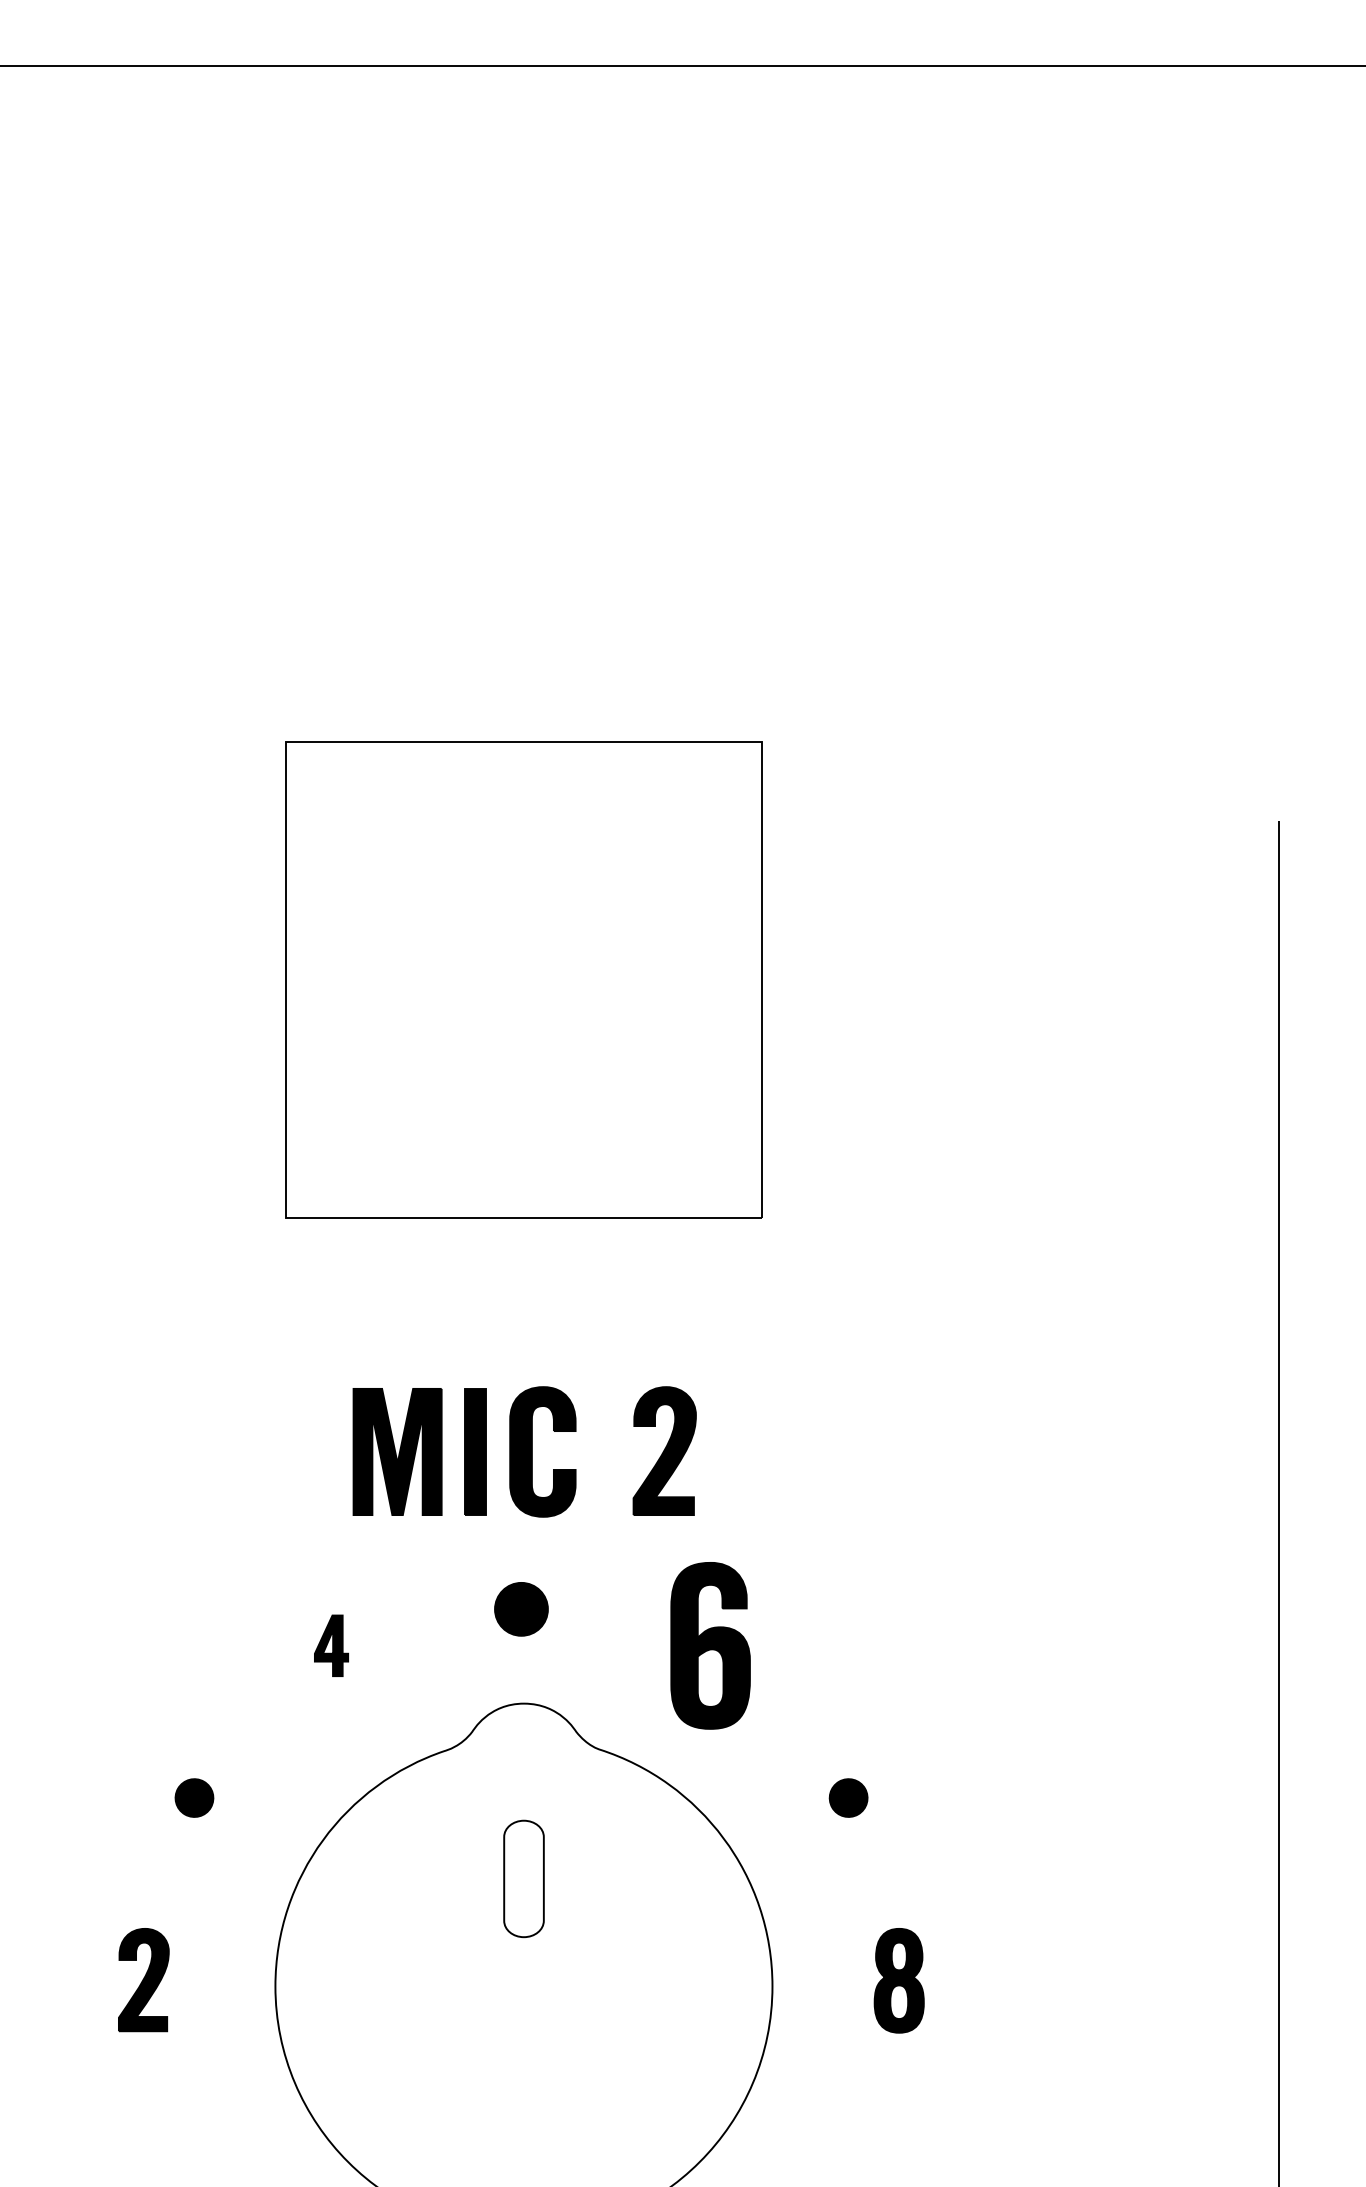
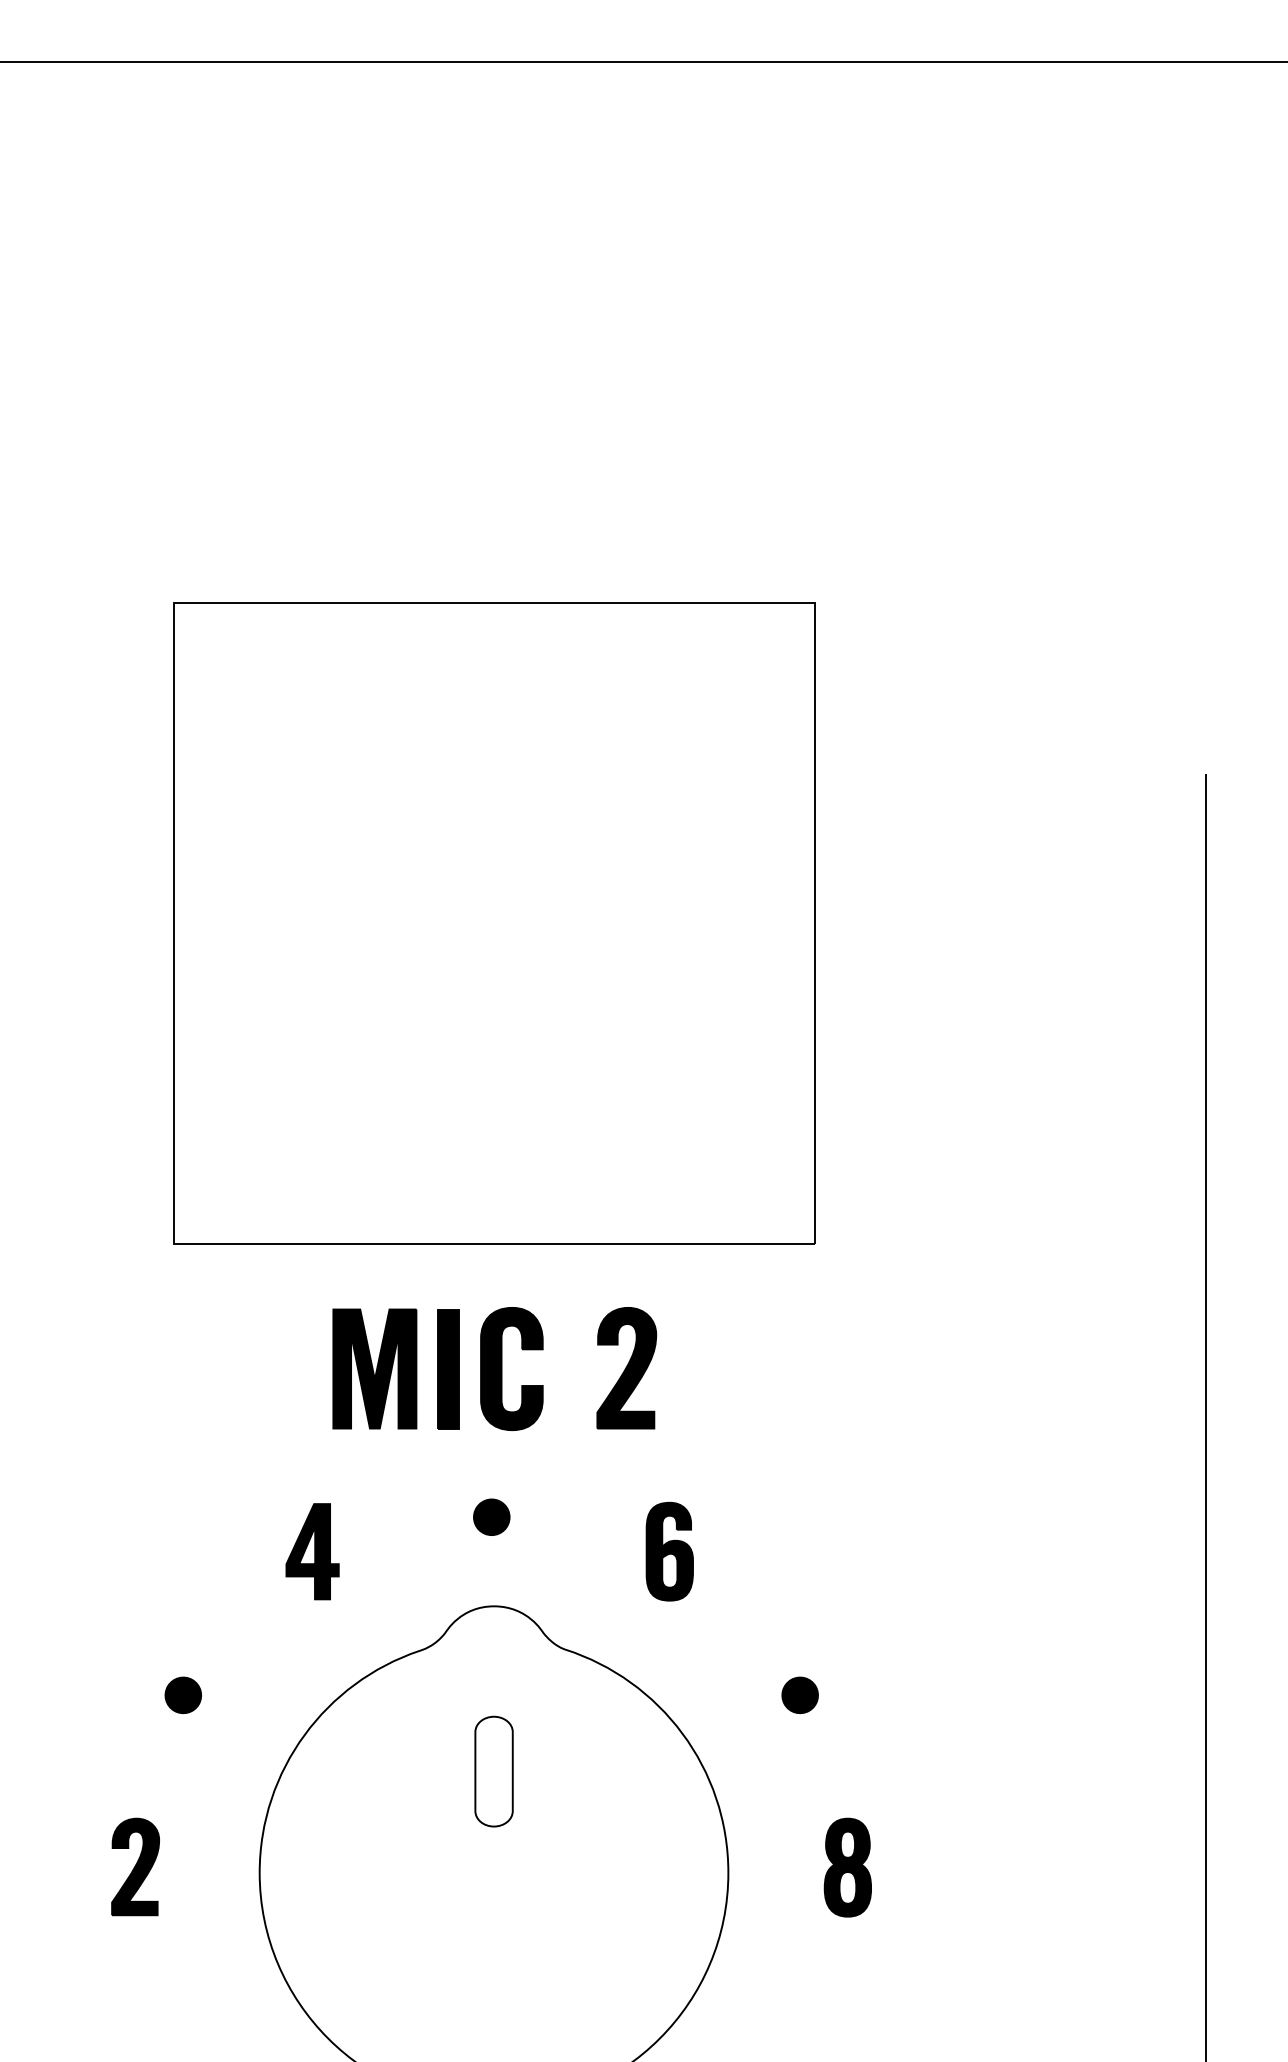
part: (524, 979) -> (494, 923), size x1.43
part: (521, 1608) -> (491, 1516), size x0.71
part: (331, 1645) -> (312, 1551), size x1.67
part: (710, 1645) -> (669, 1551), size x0.62

